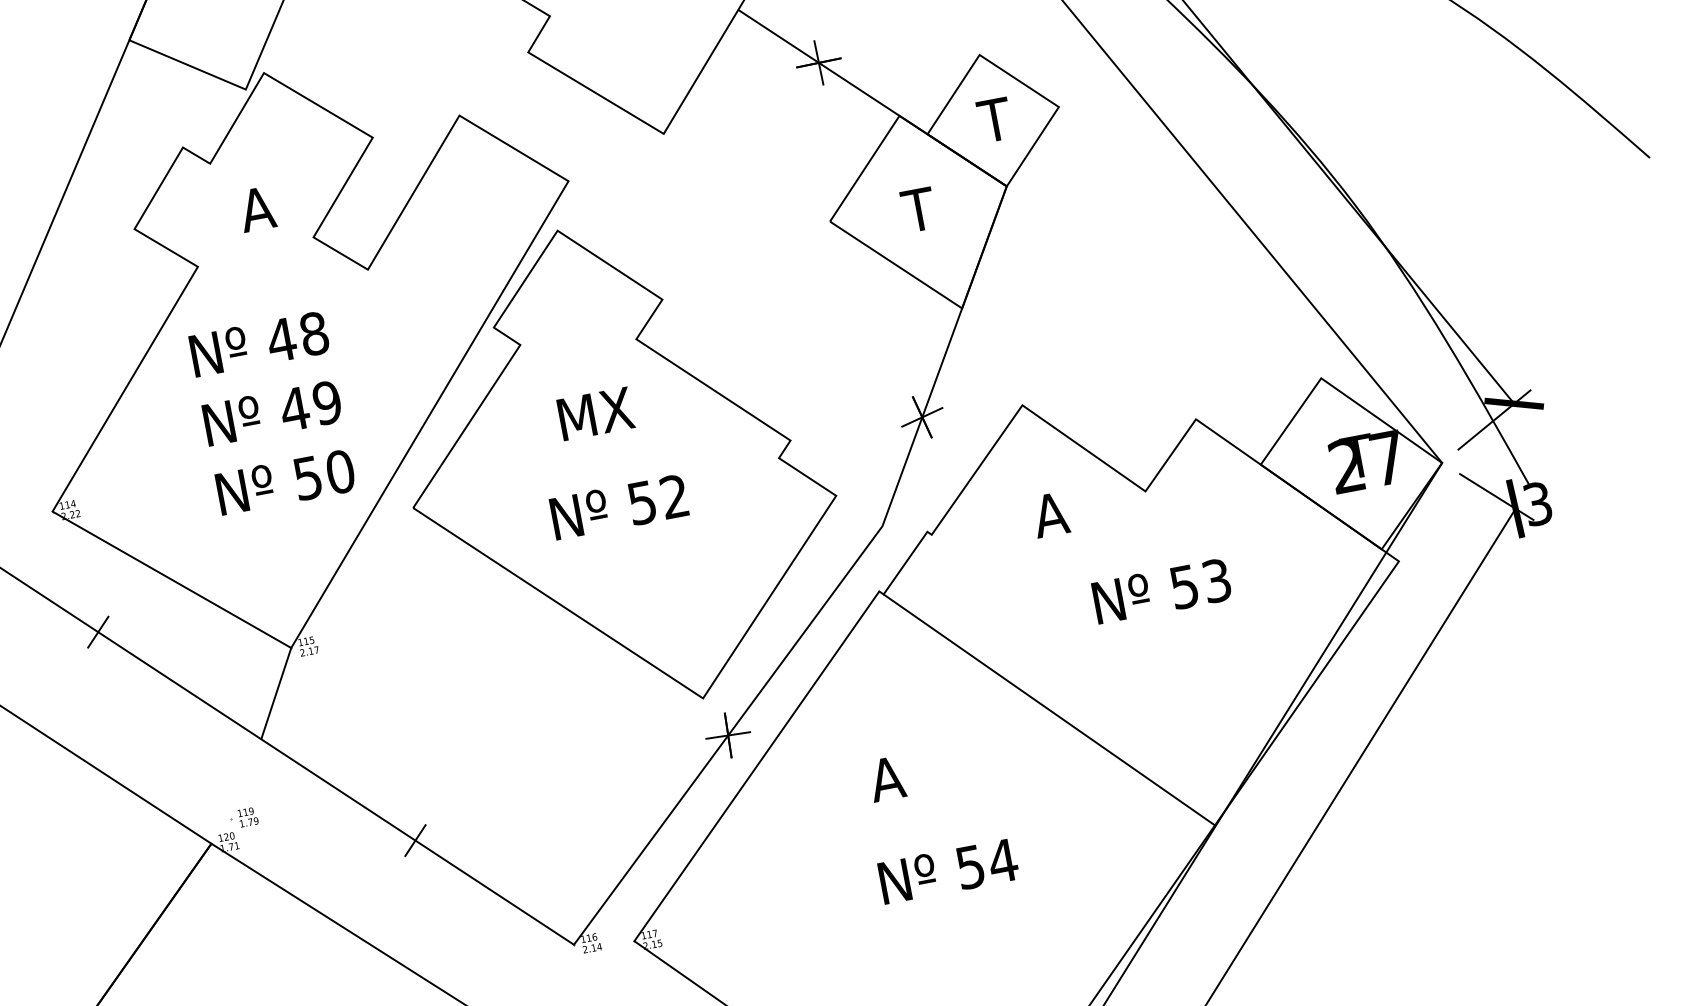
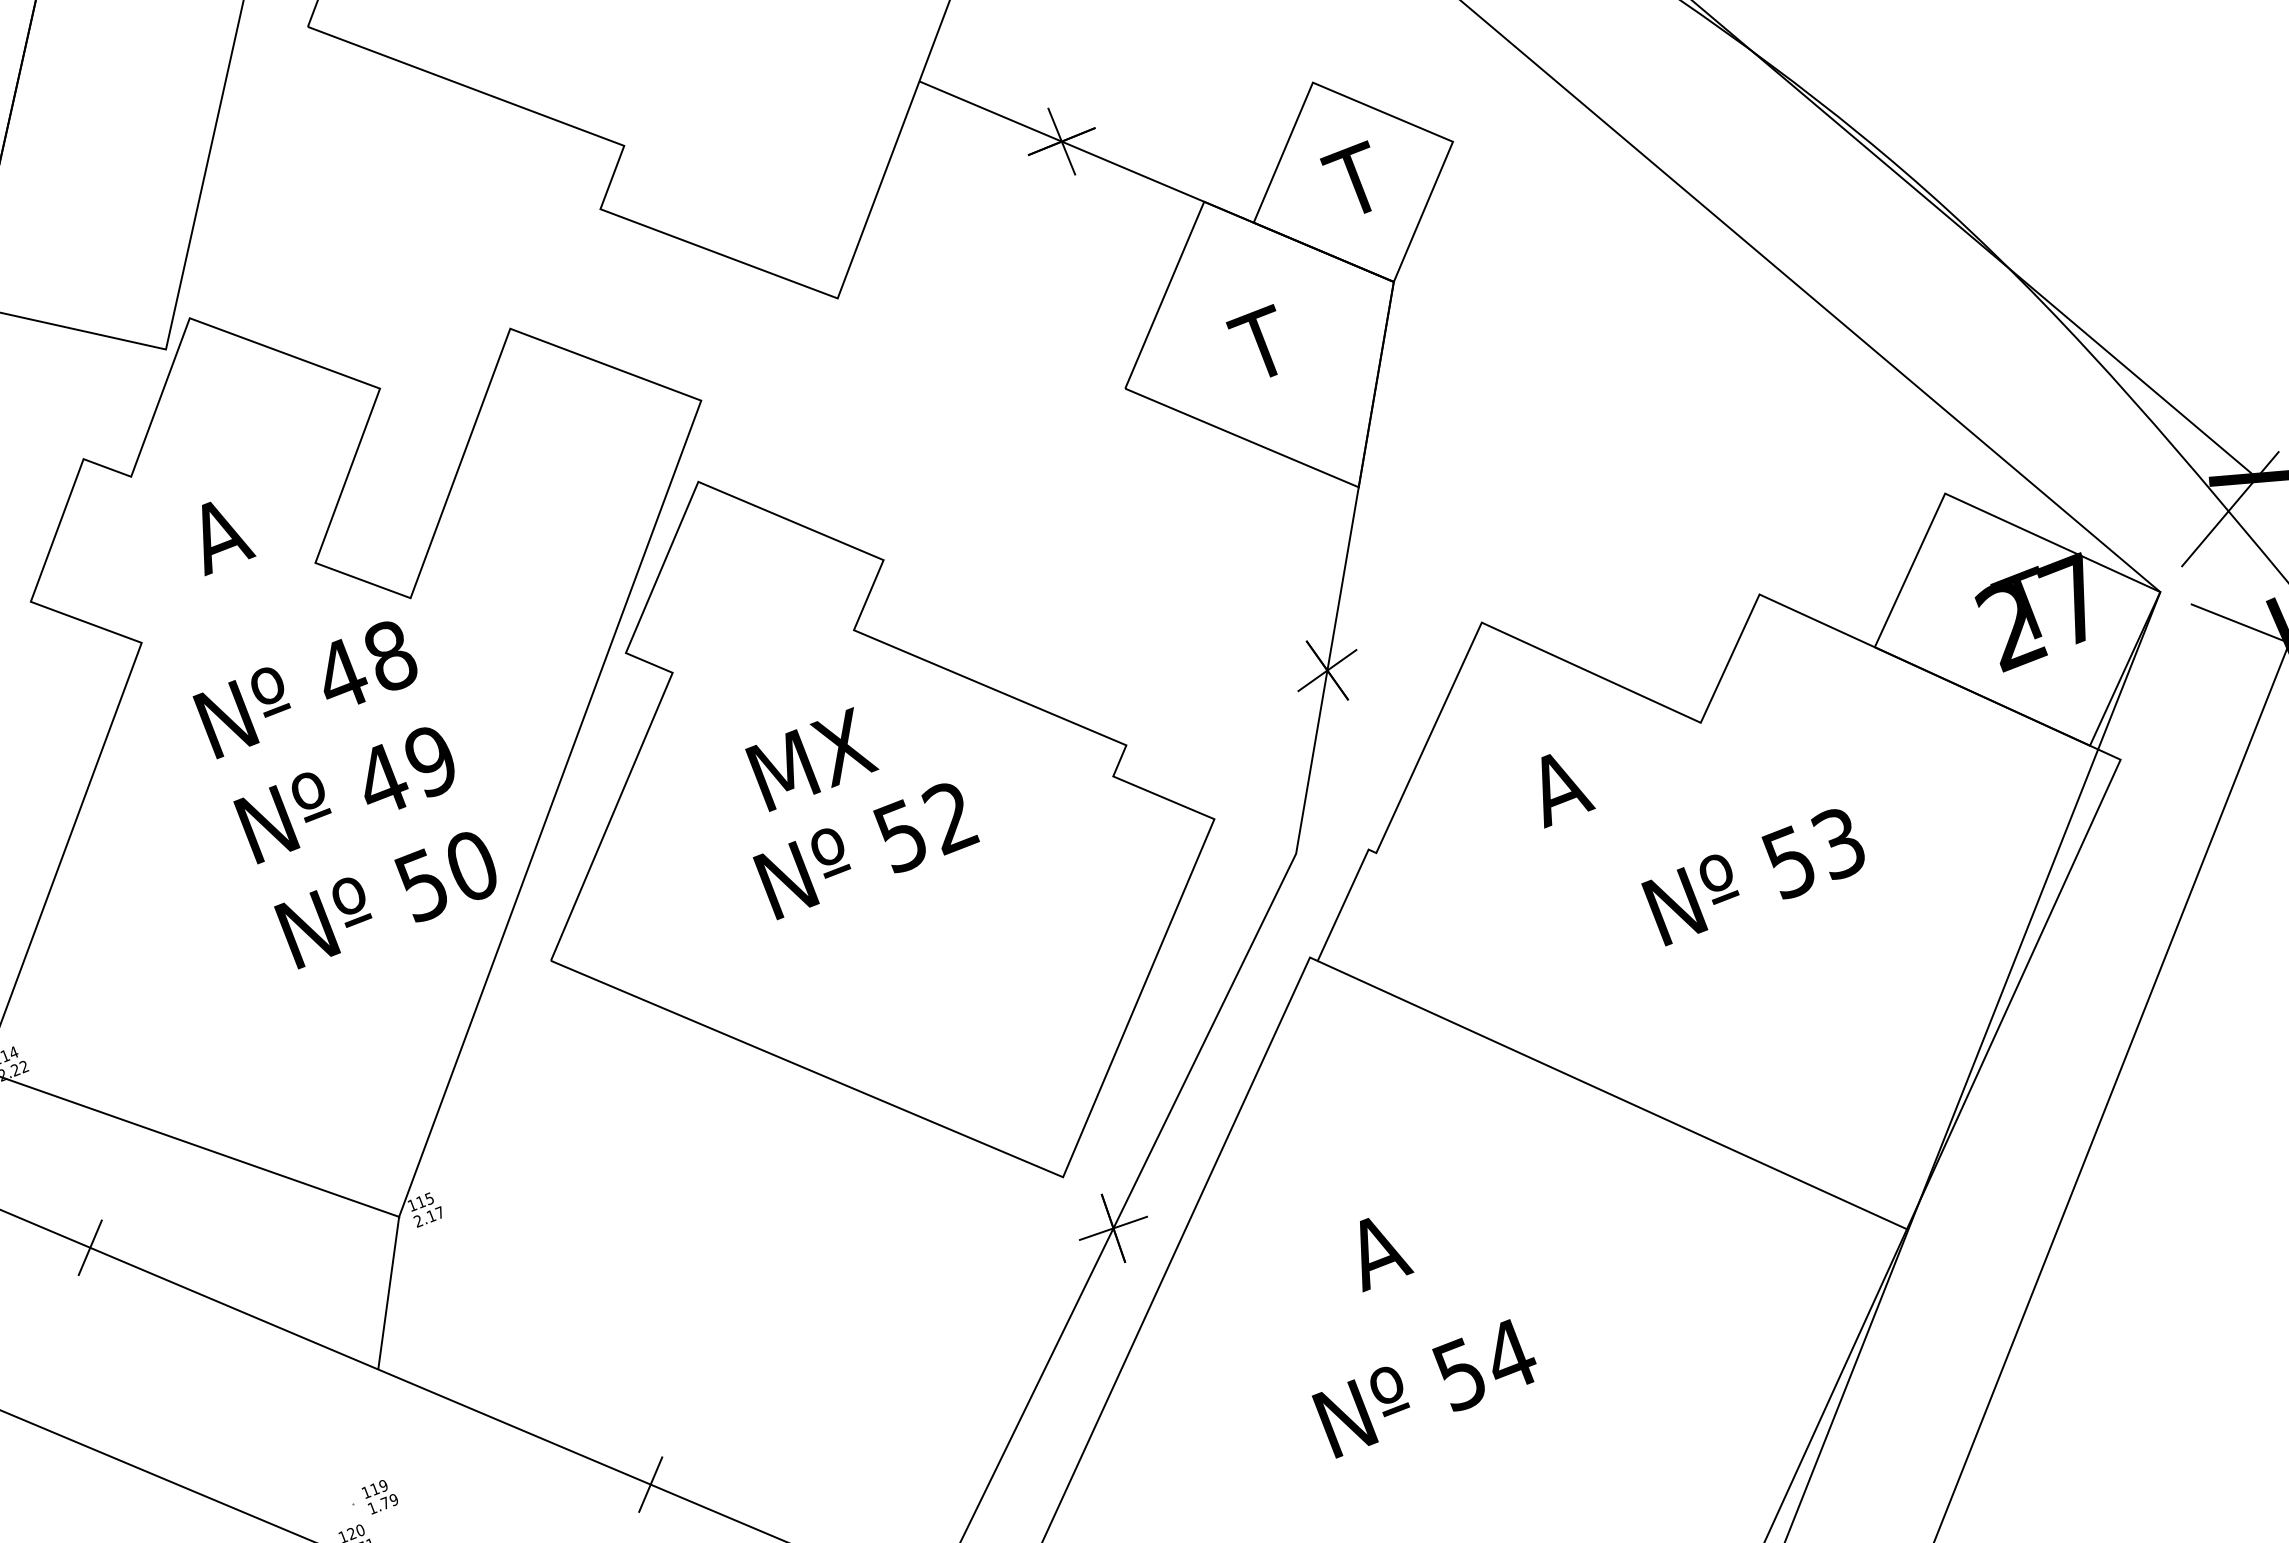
text: (271, 413) -> (346, 793), moved
text: (618, 507) -> (865, 850), moved
text: (947, 871) -> (1425, 1387), moved

